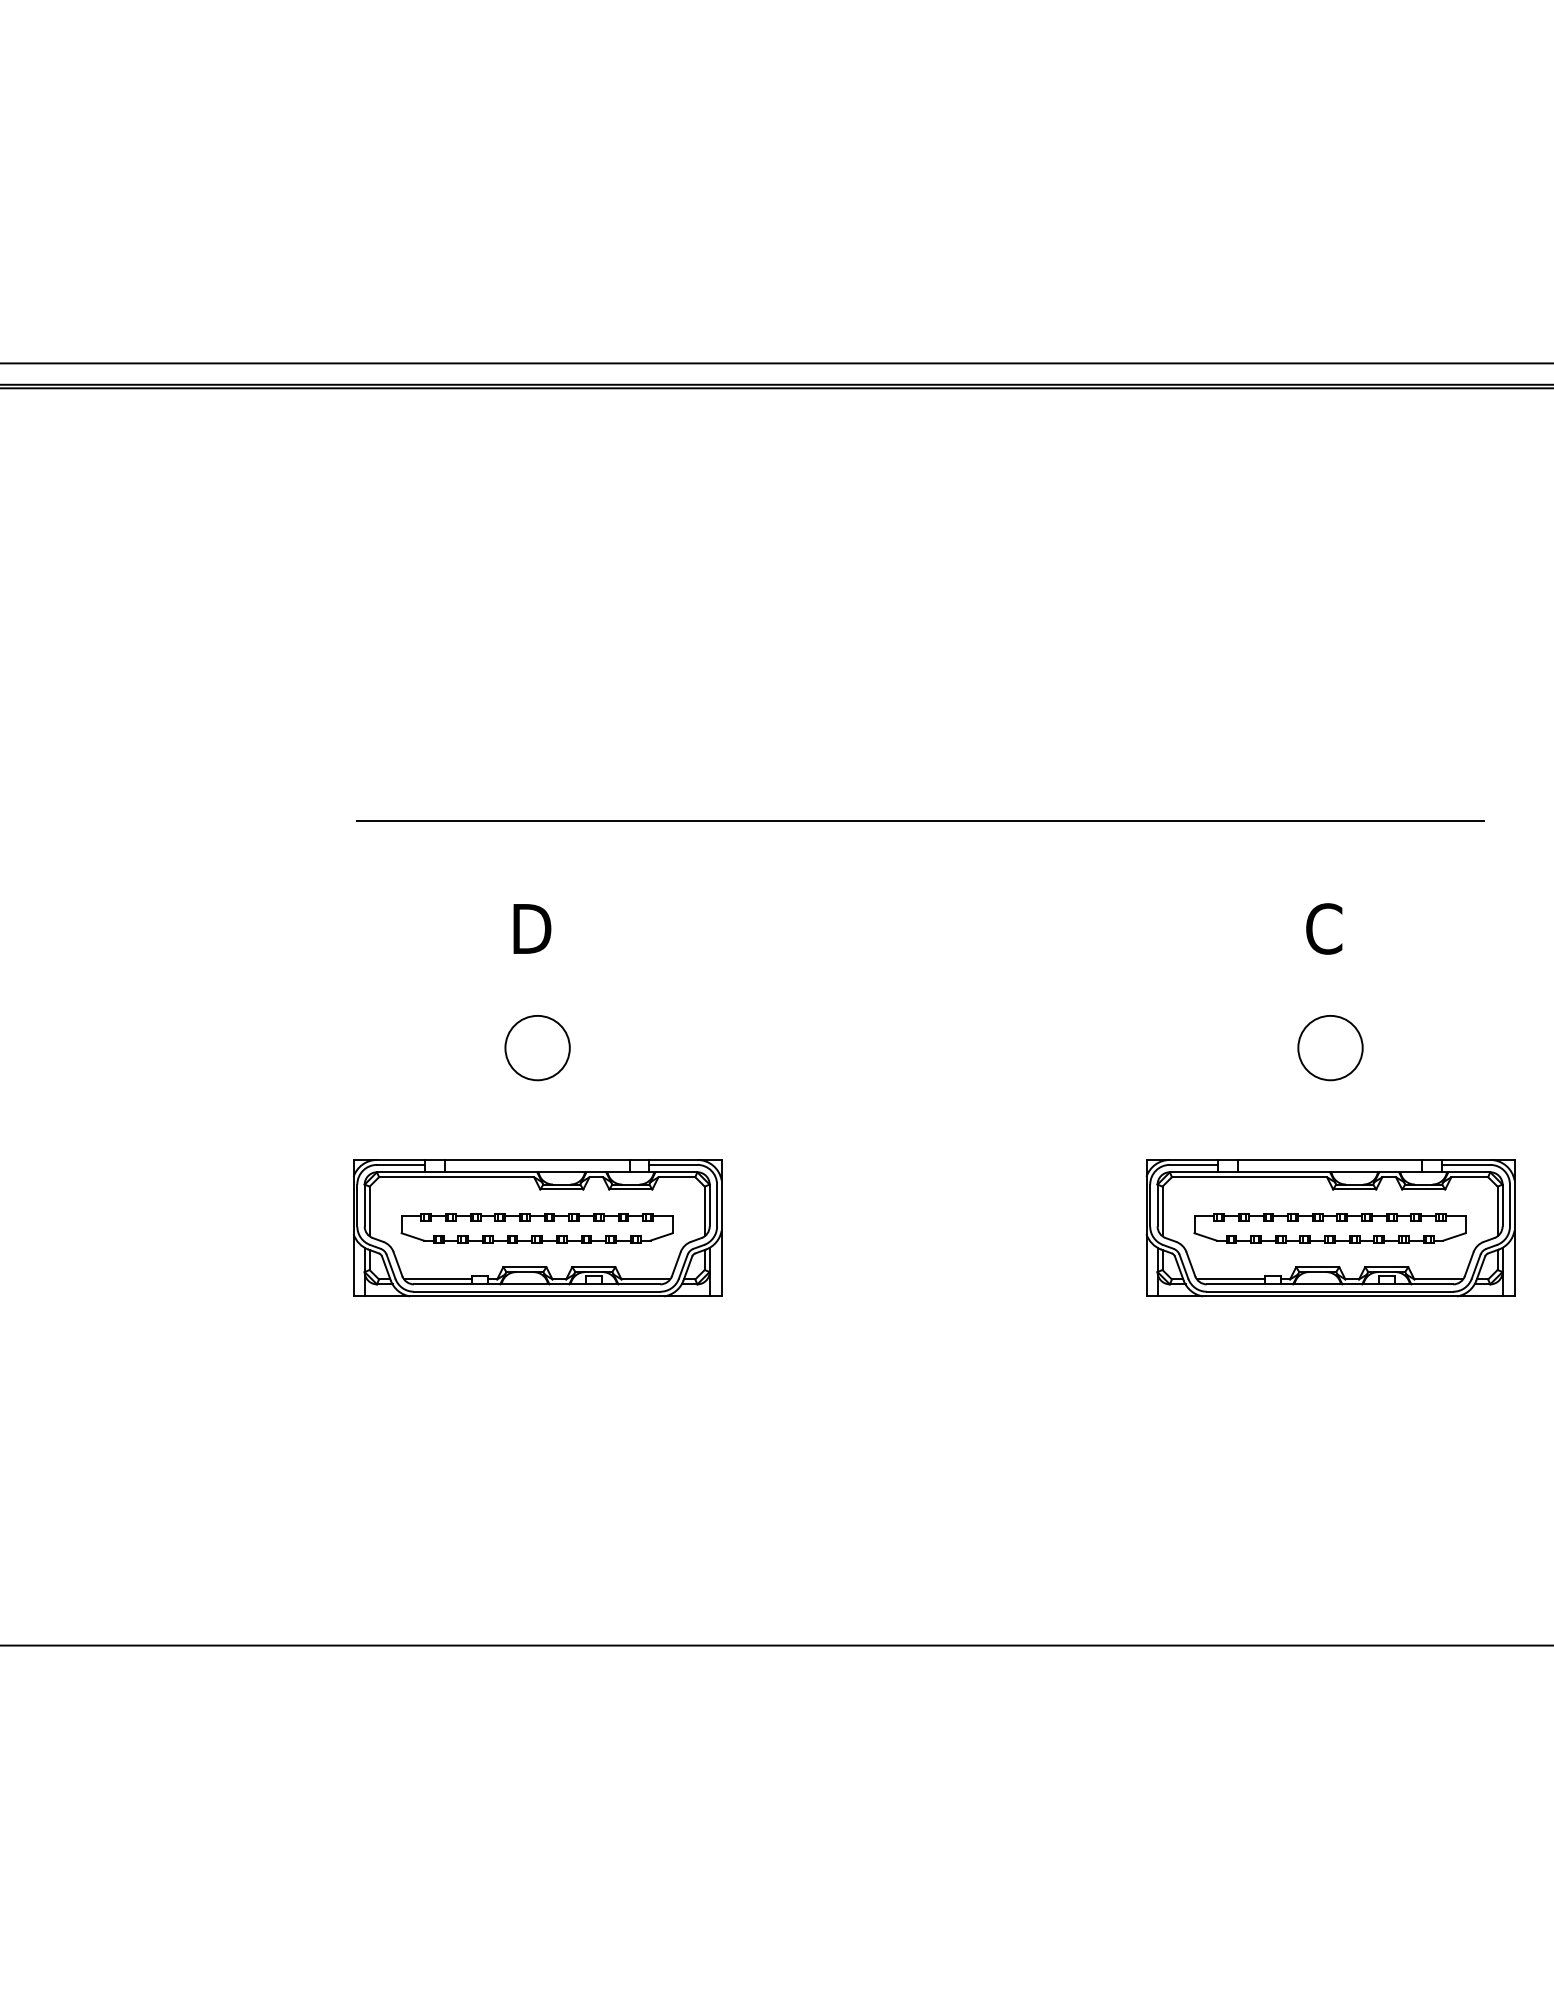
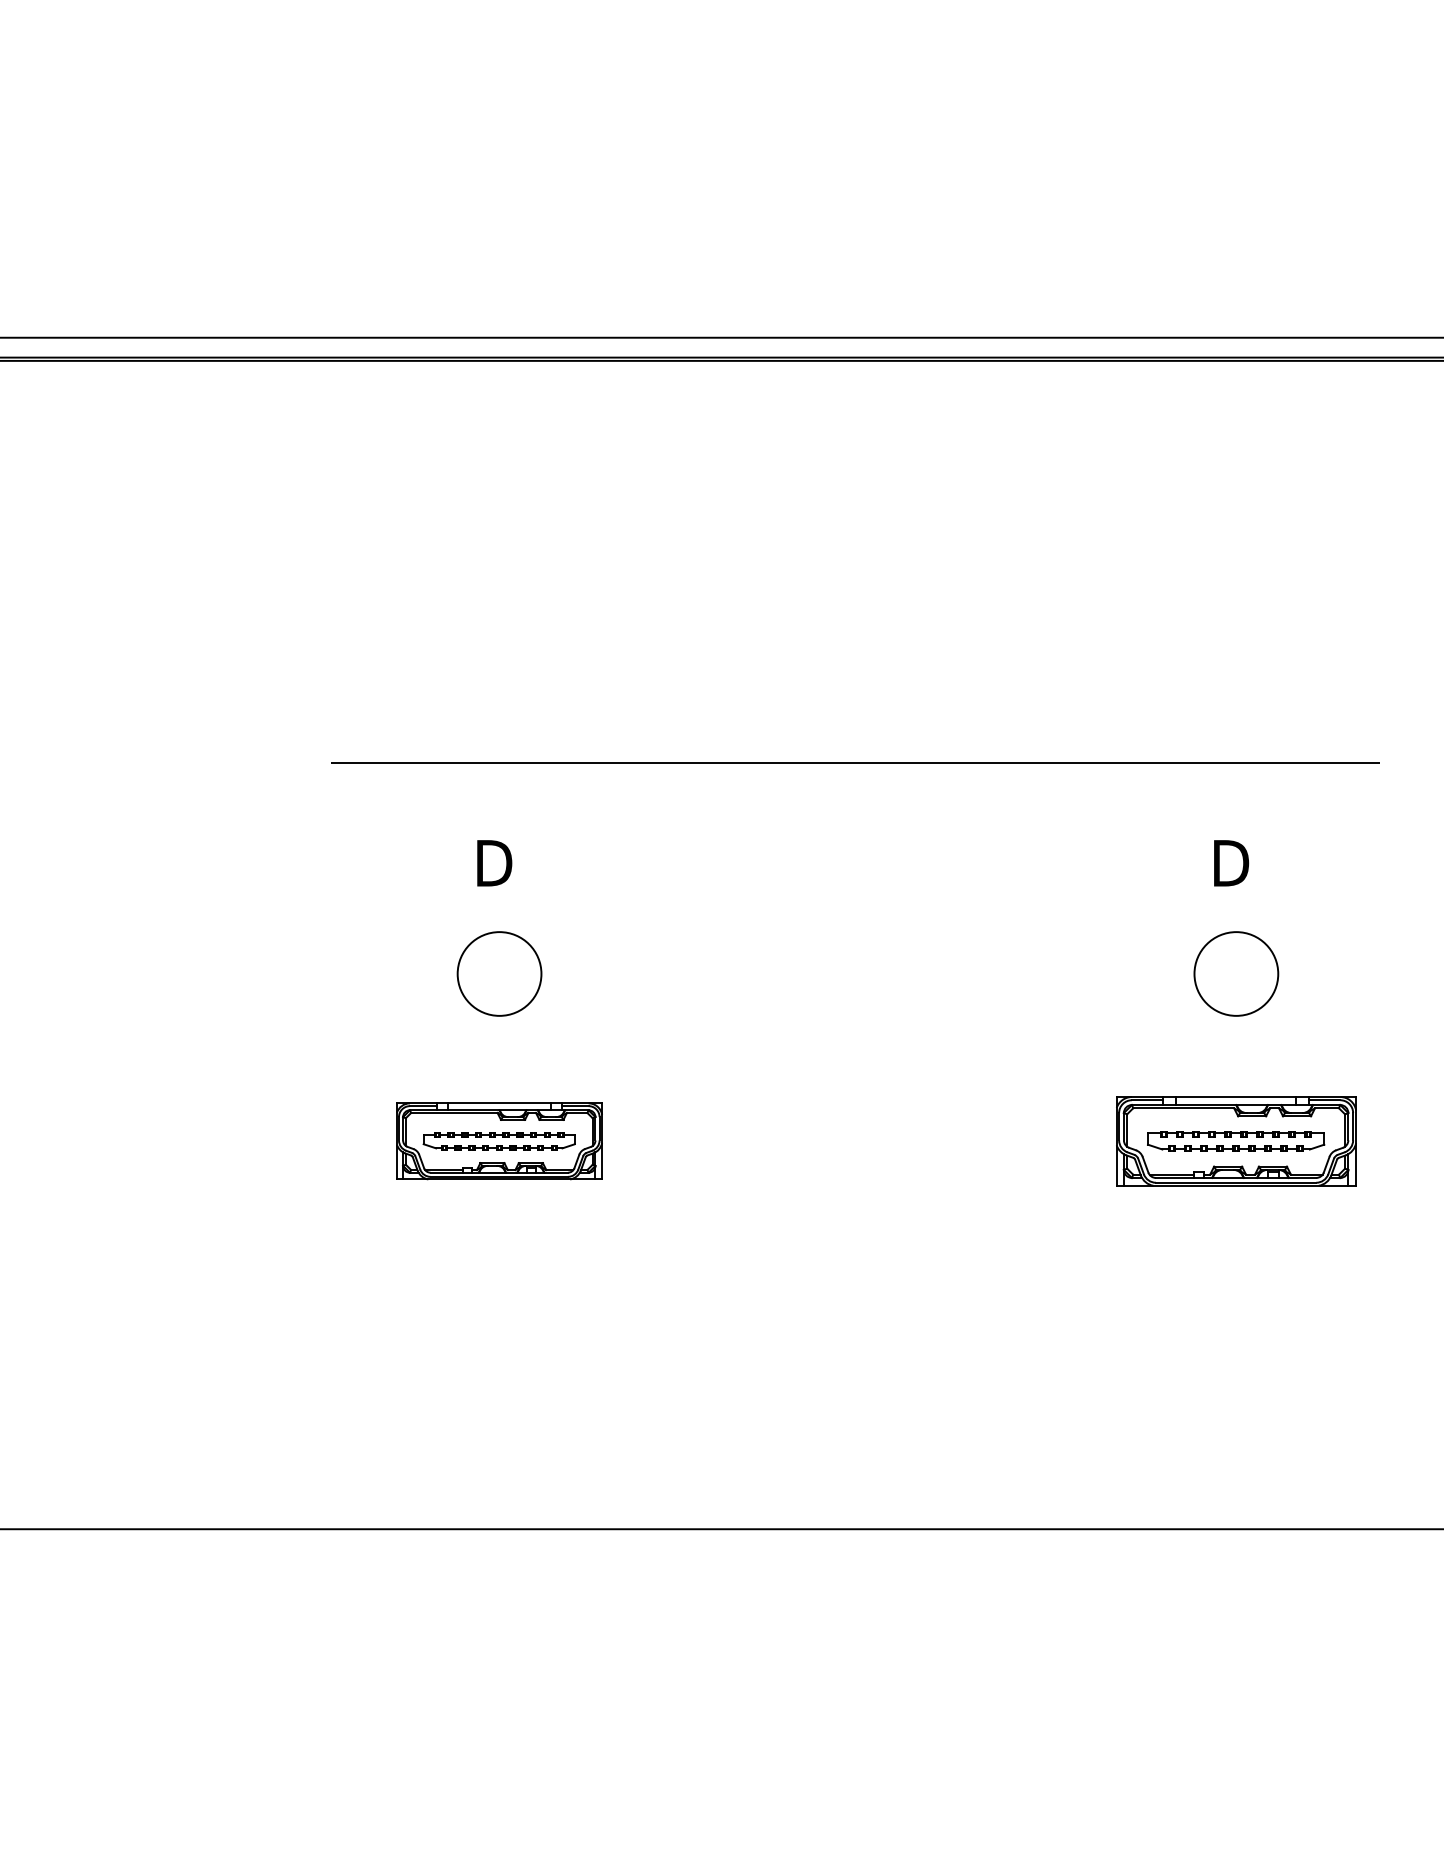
text: (1325, 929) -> (1231, 863), C -> D
circle: (537, 1047) -> (499, 973), size x1.4
circle: (1330, 1047) -> (1236, 973), size x1.4
part: (537, 1228) -> (499, 1141), size x0.6
part: (1330, 1228) -> (1236, 1141), size x0.7

